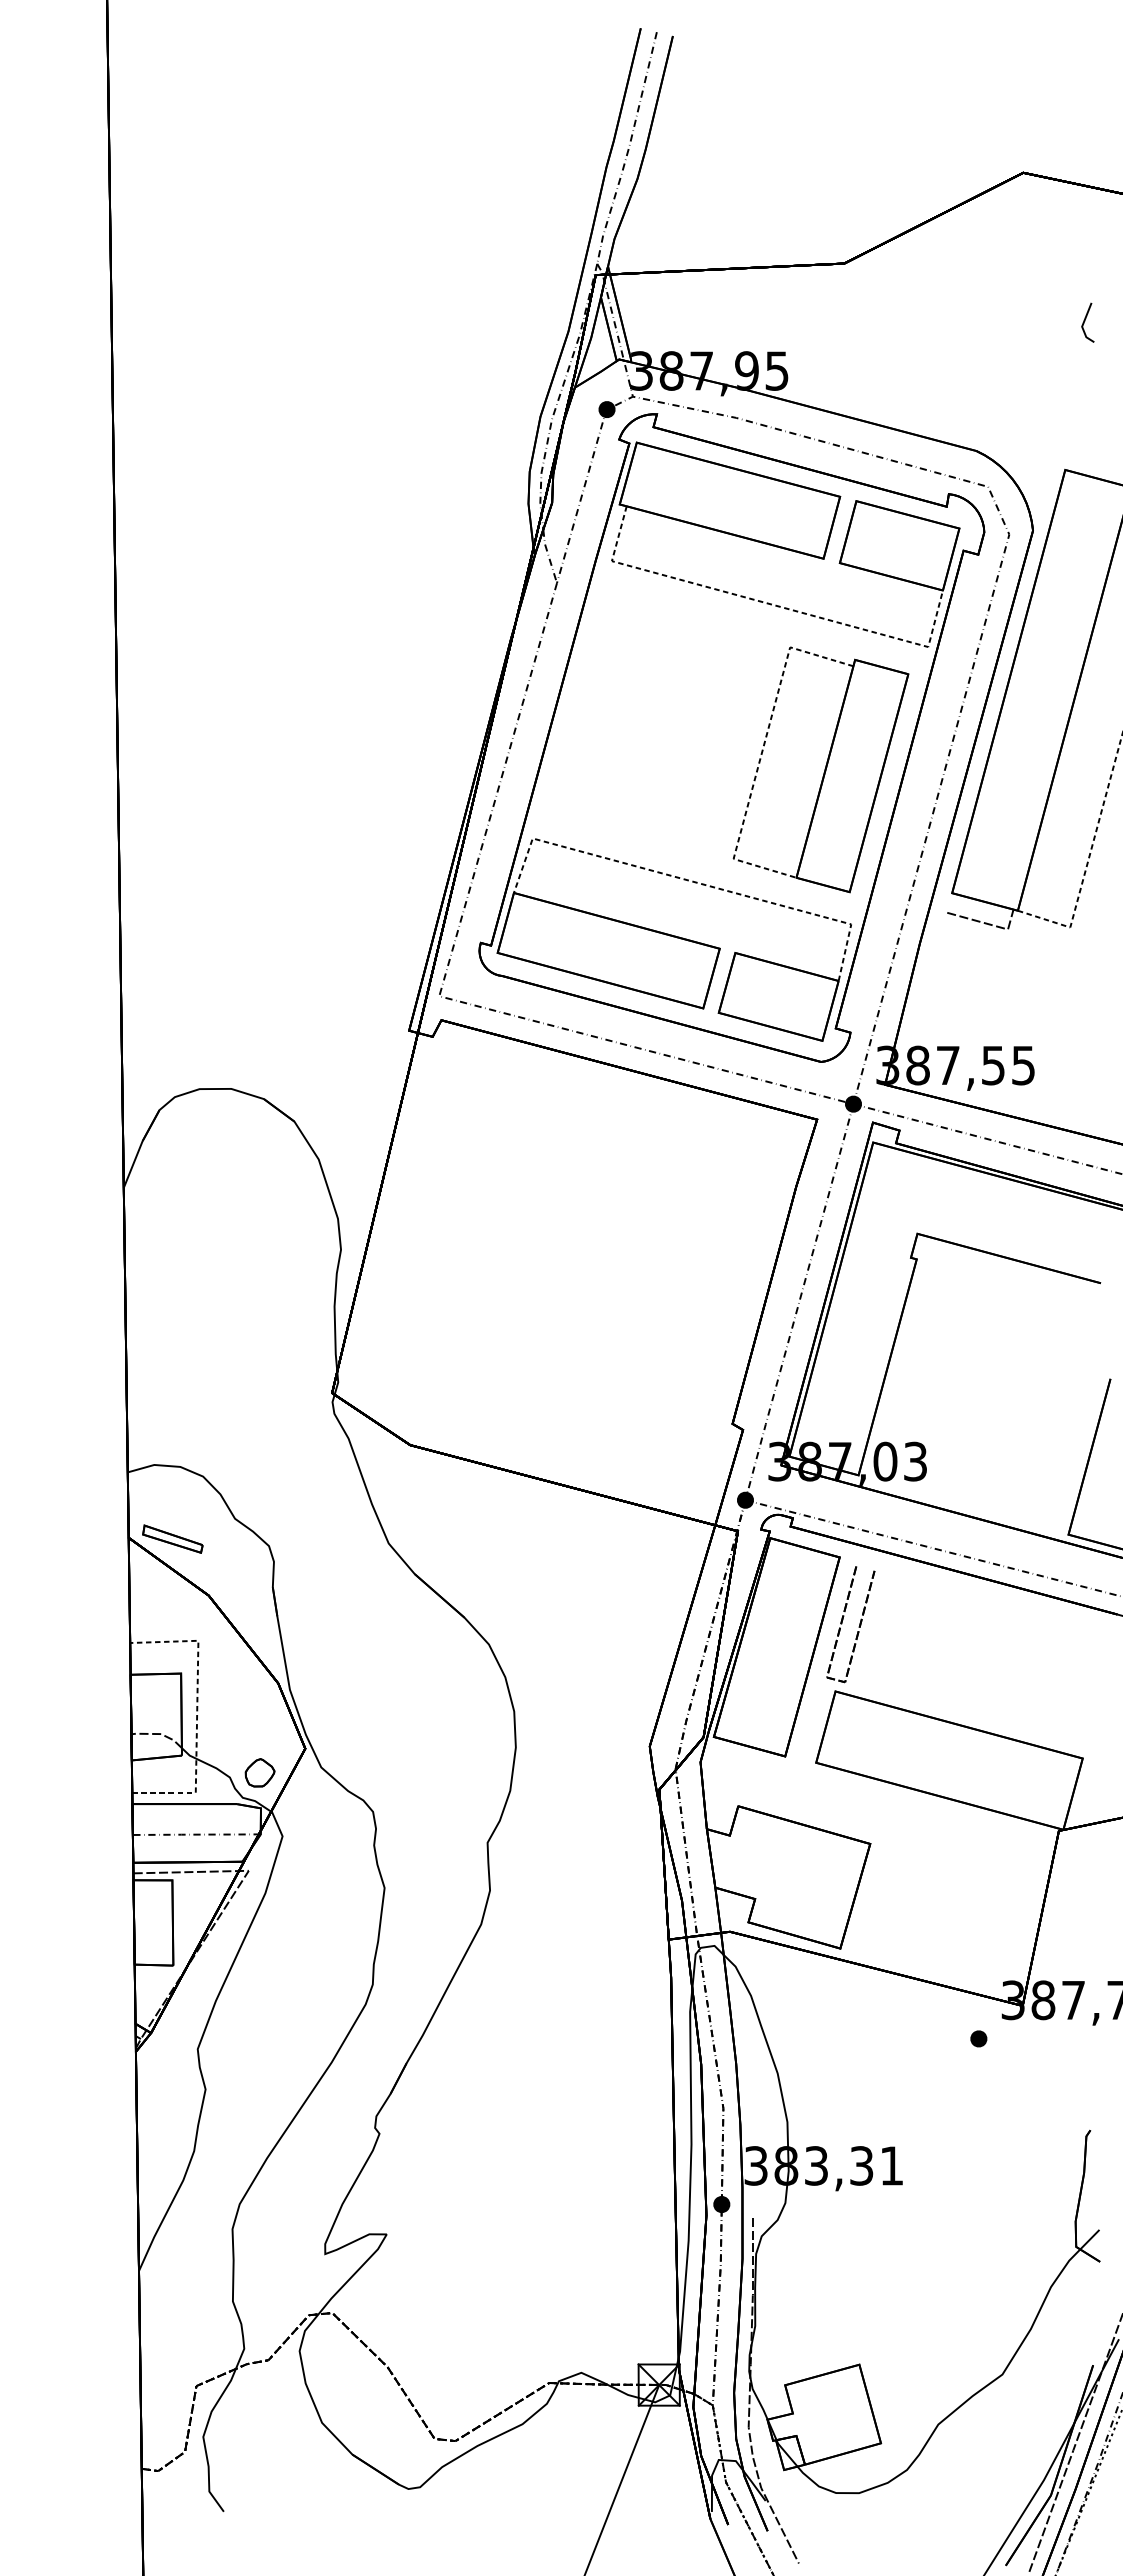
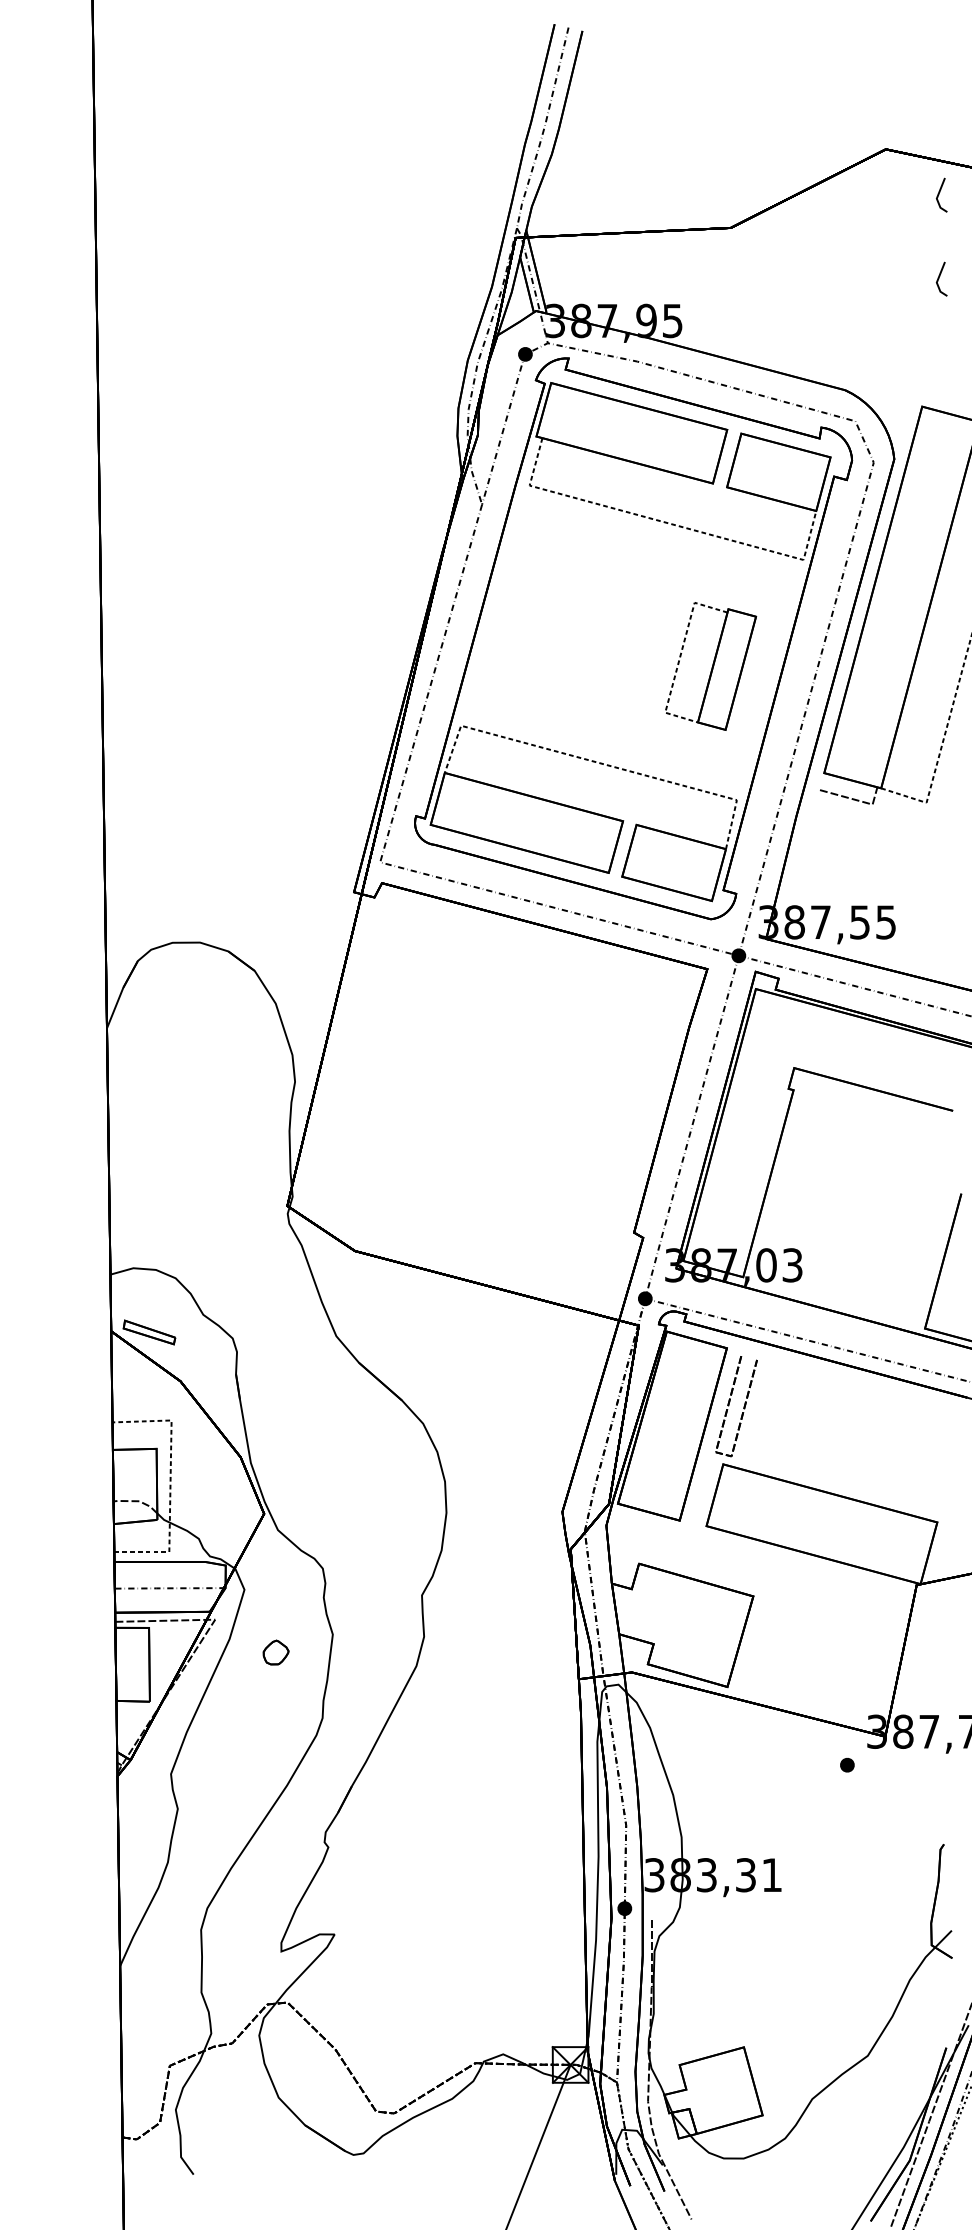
line: (1085, 224) -> (939, 194), added
part: (820, 769) -> (710, 666), size x0.6
part: (259, 1772) -> (275, 1652), moved

